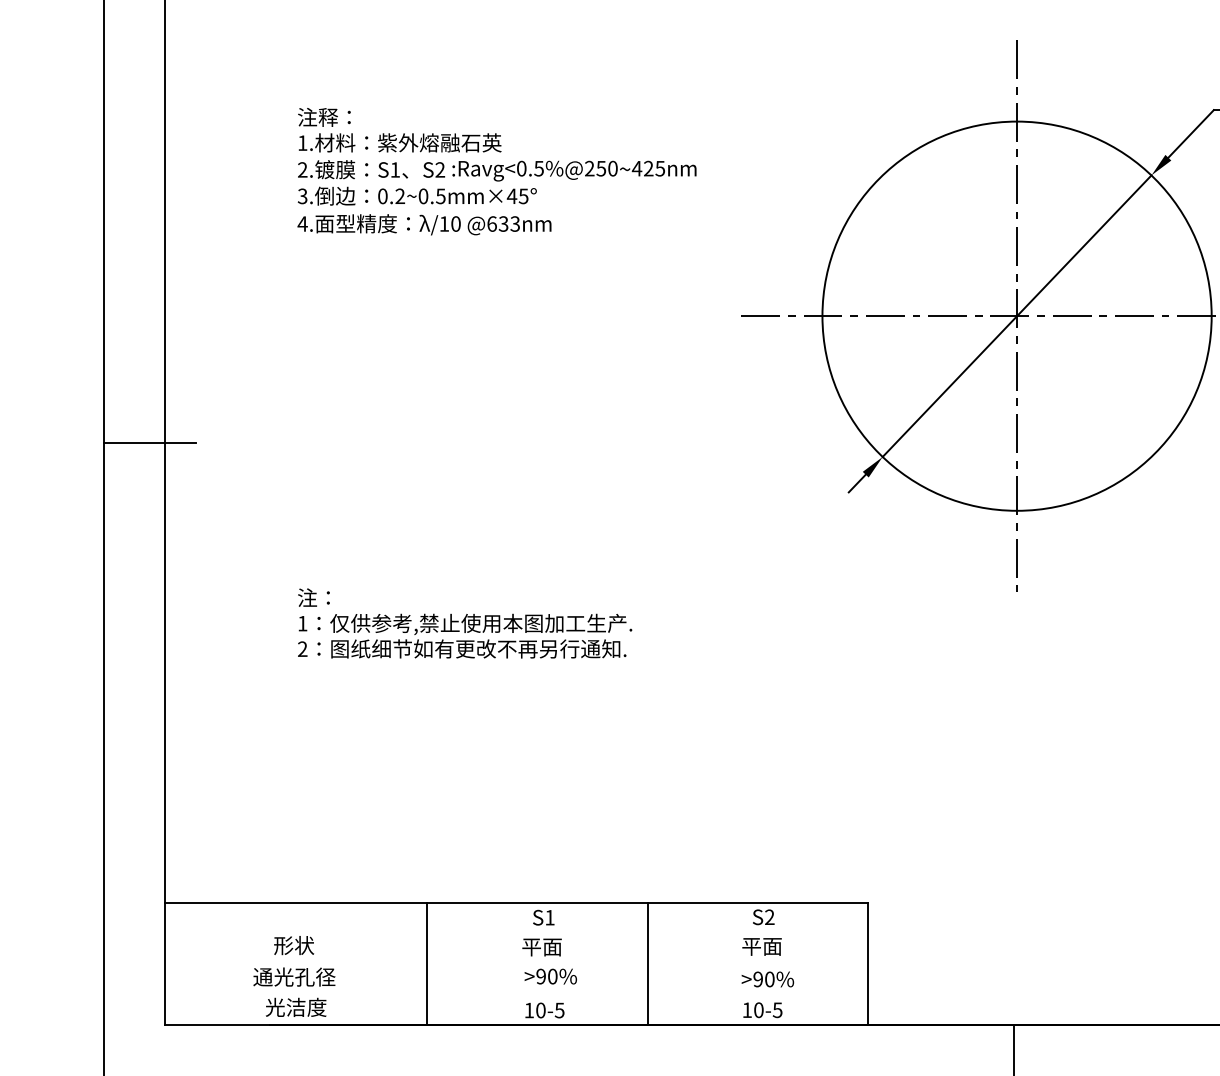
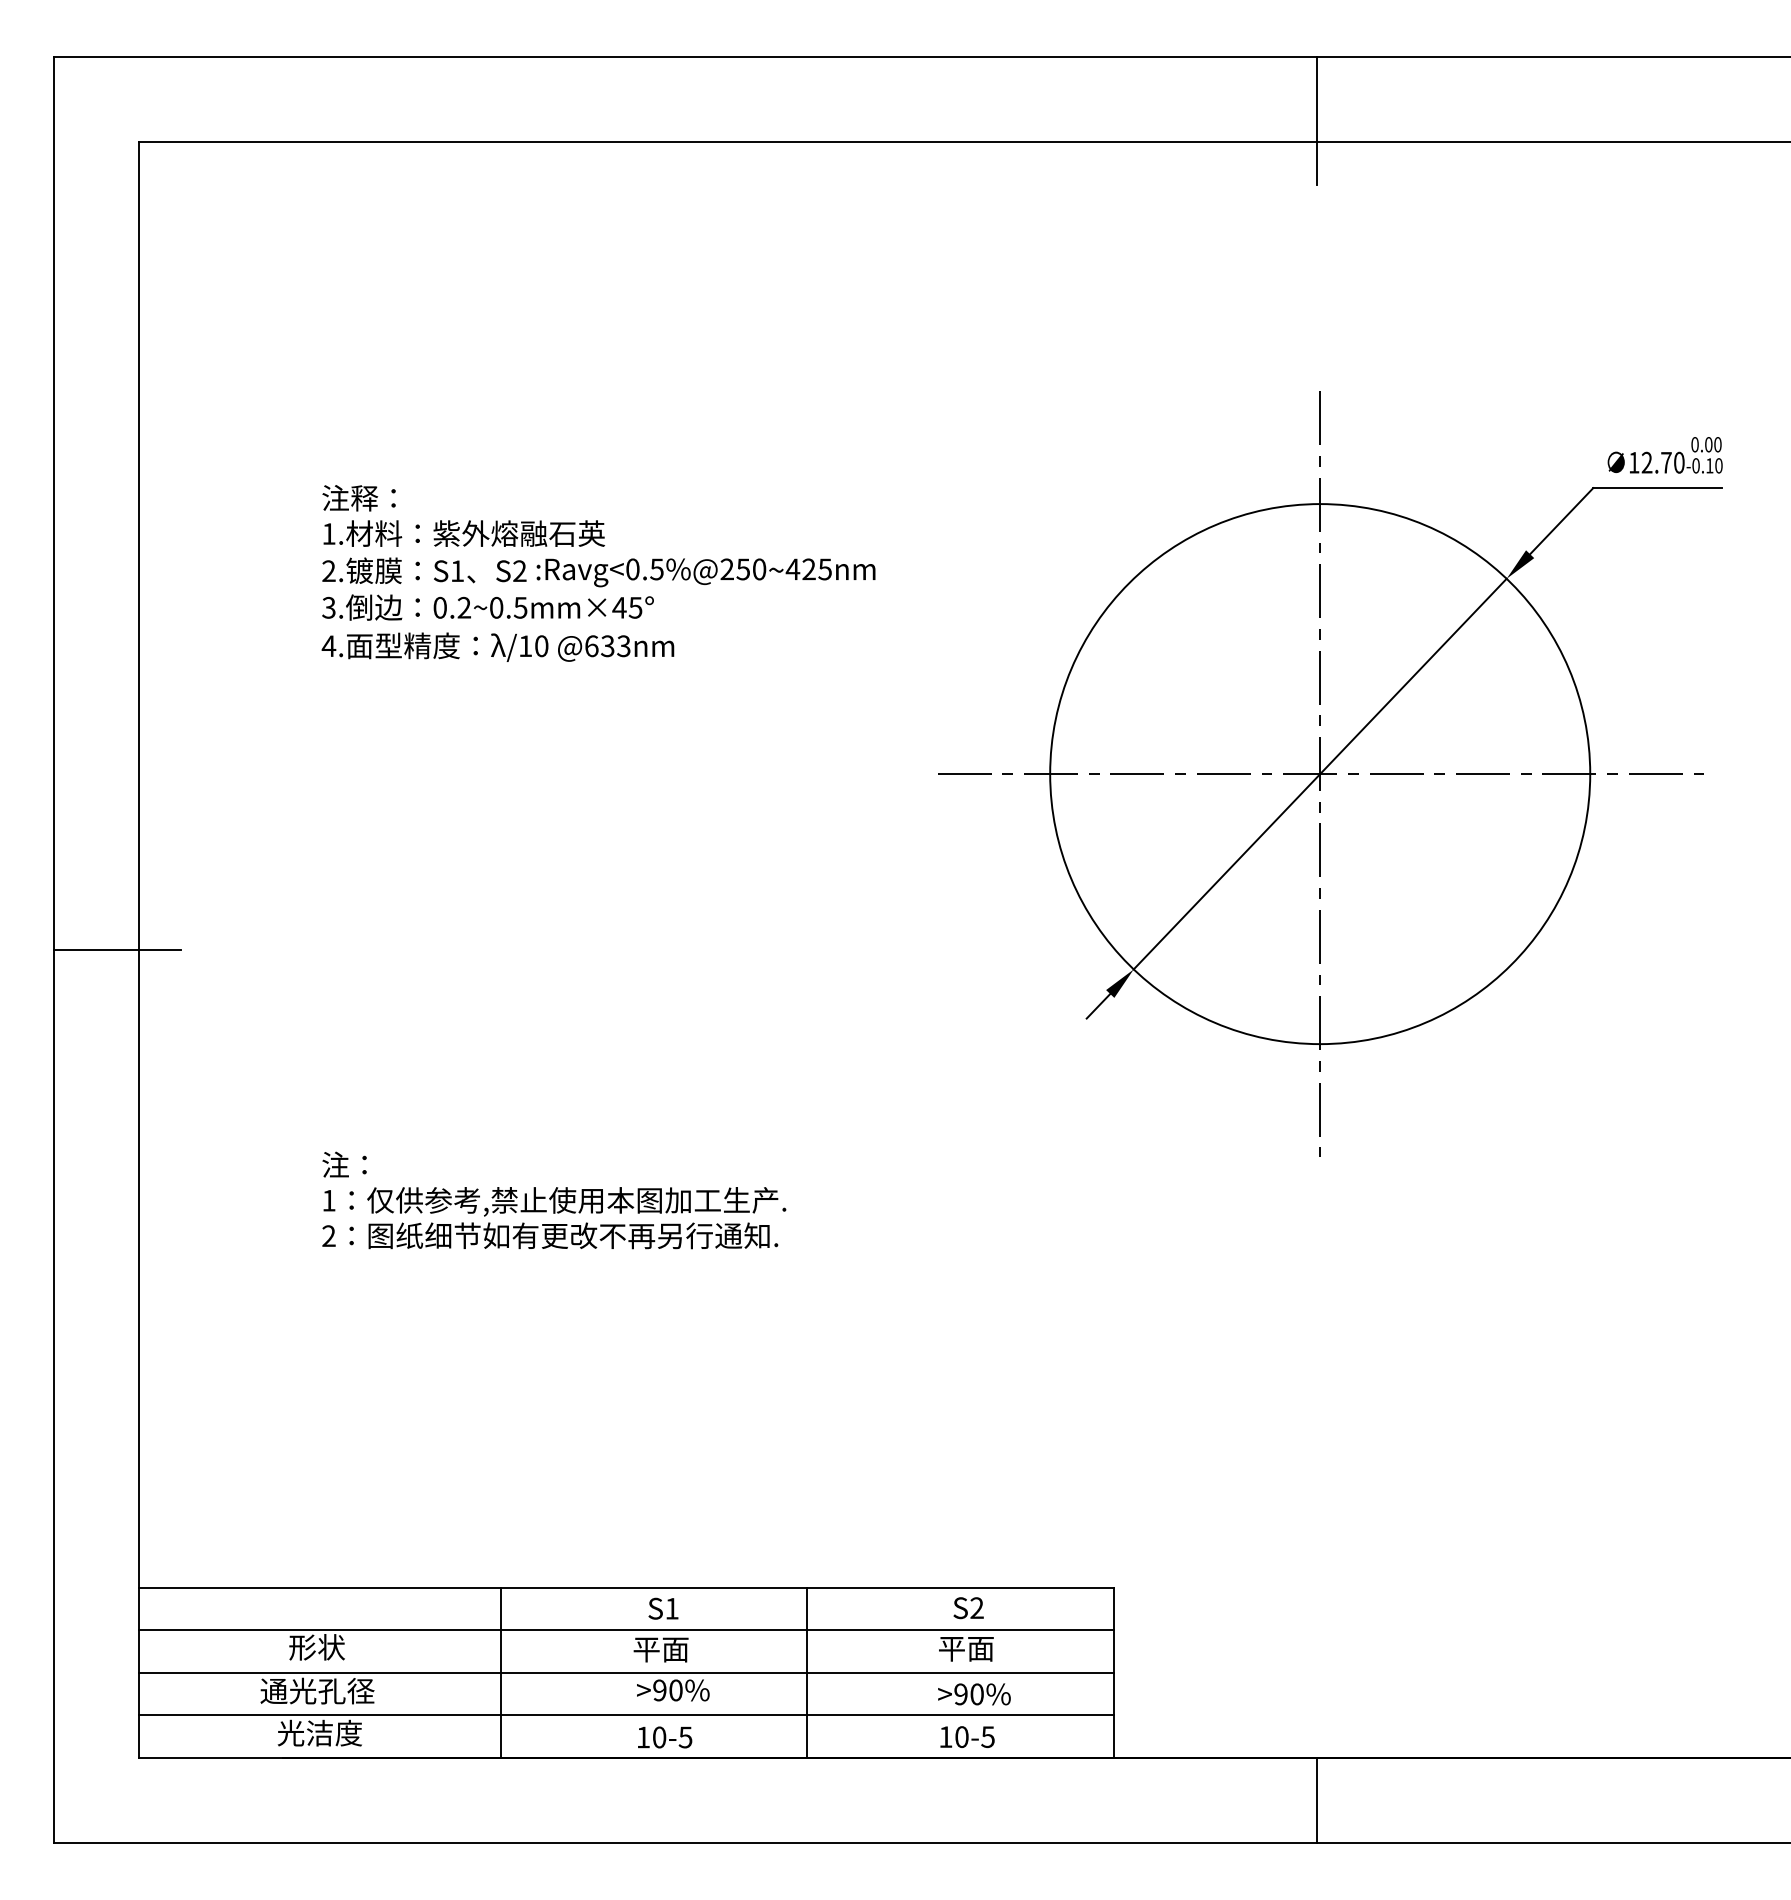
line: (516, 933) -> (625, 1630), added
line: (516, 963) -> (625, 1672), added
line: (516, 994) -> (625, 1715), added

